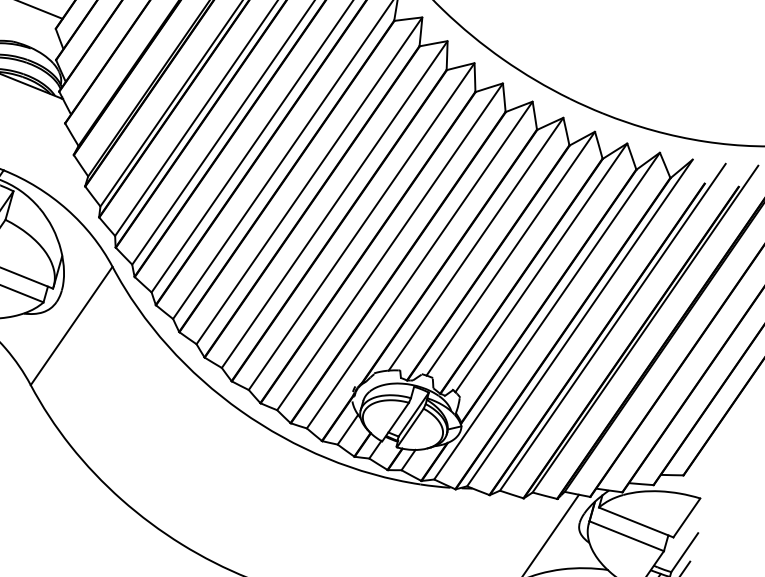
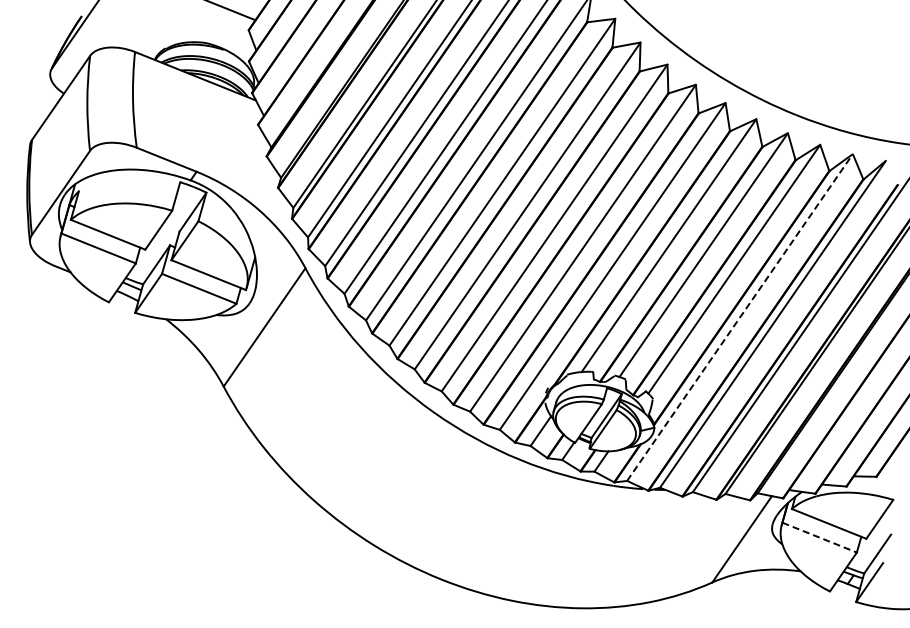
line: (547, 316) -> (740, 317), solid -> dashed
line: (627, 536) -> (820, 537), solid -> dashed

